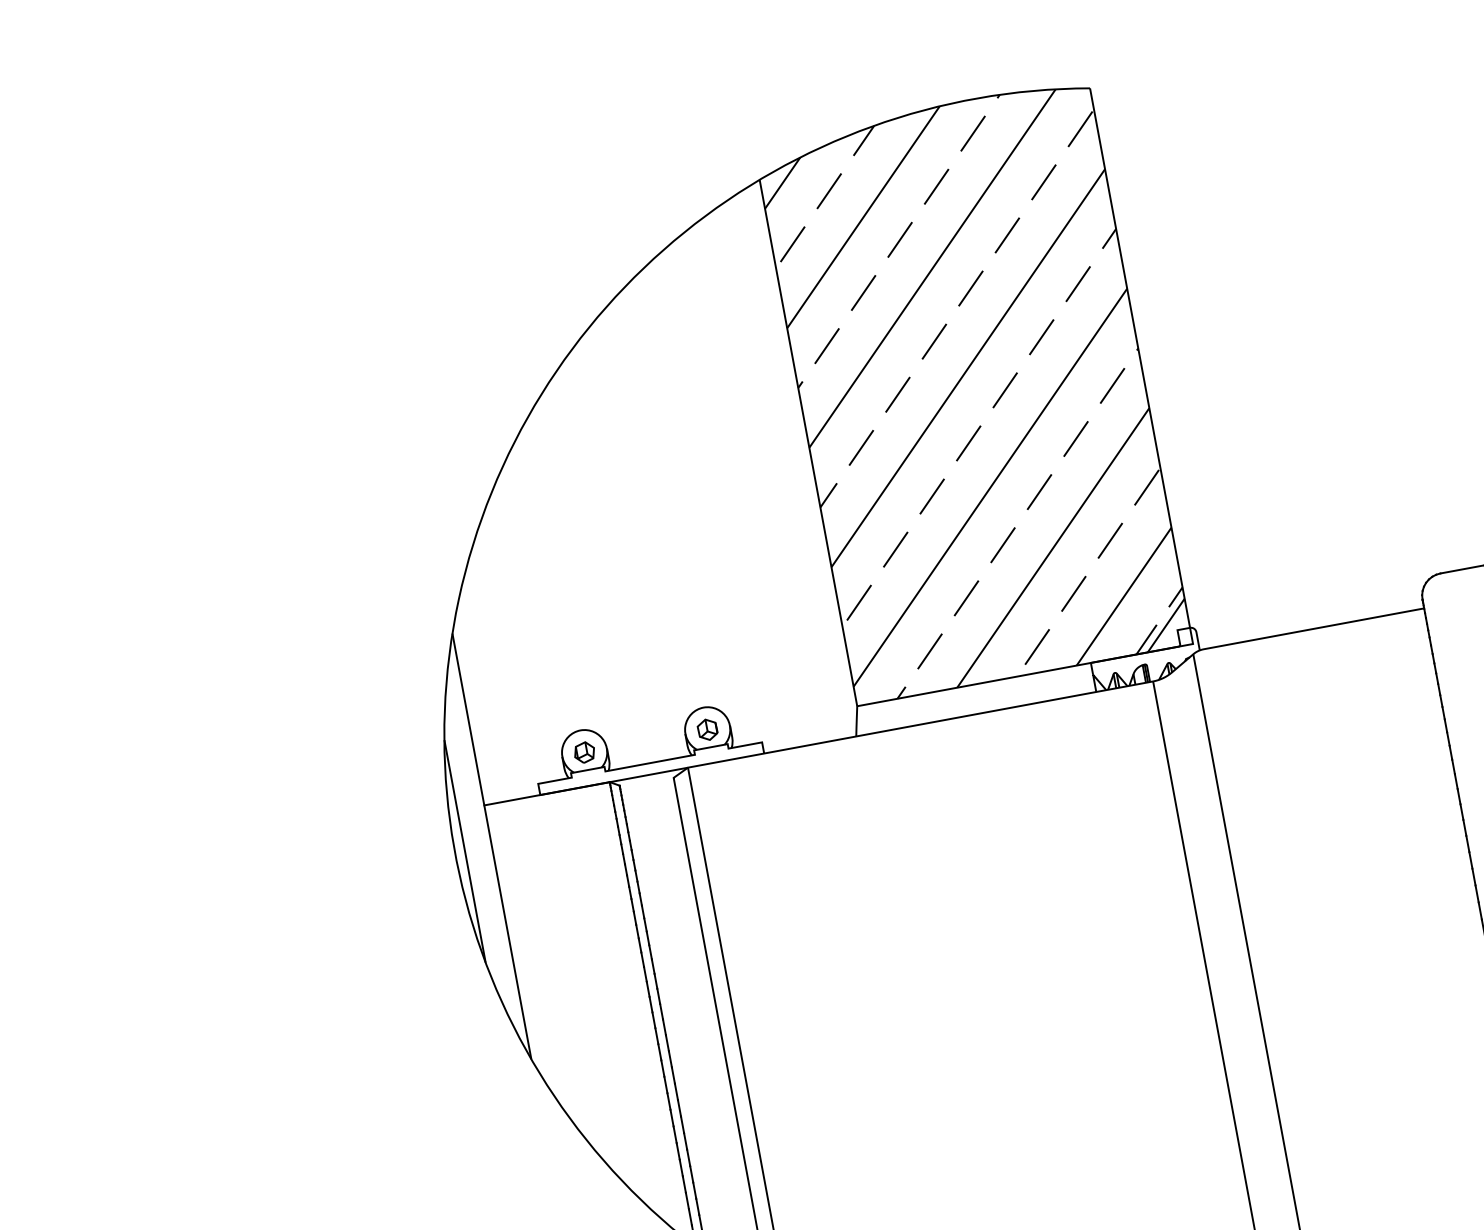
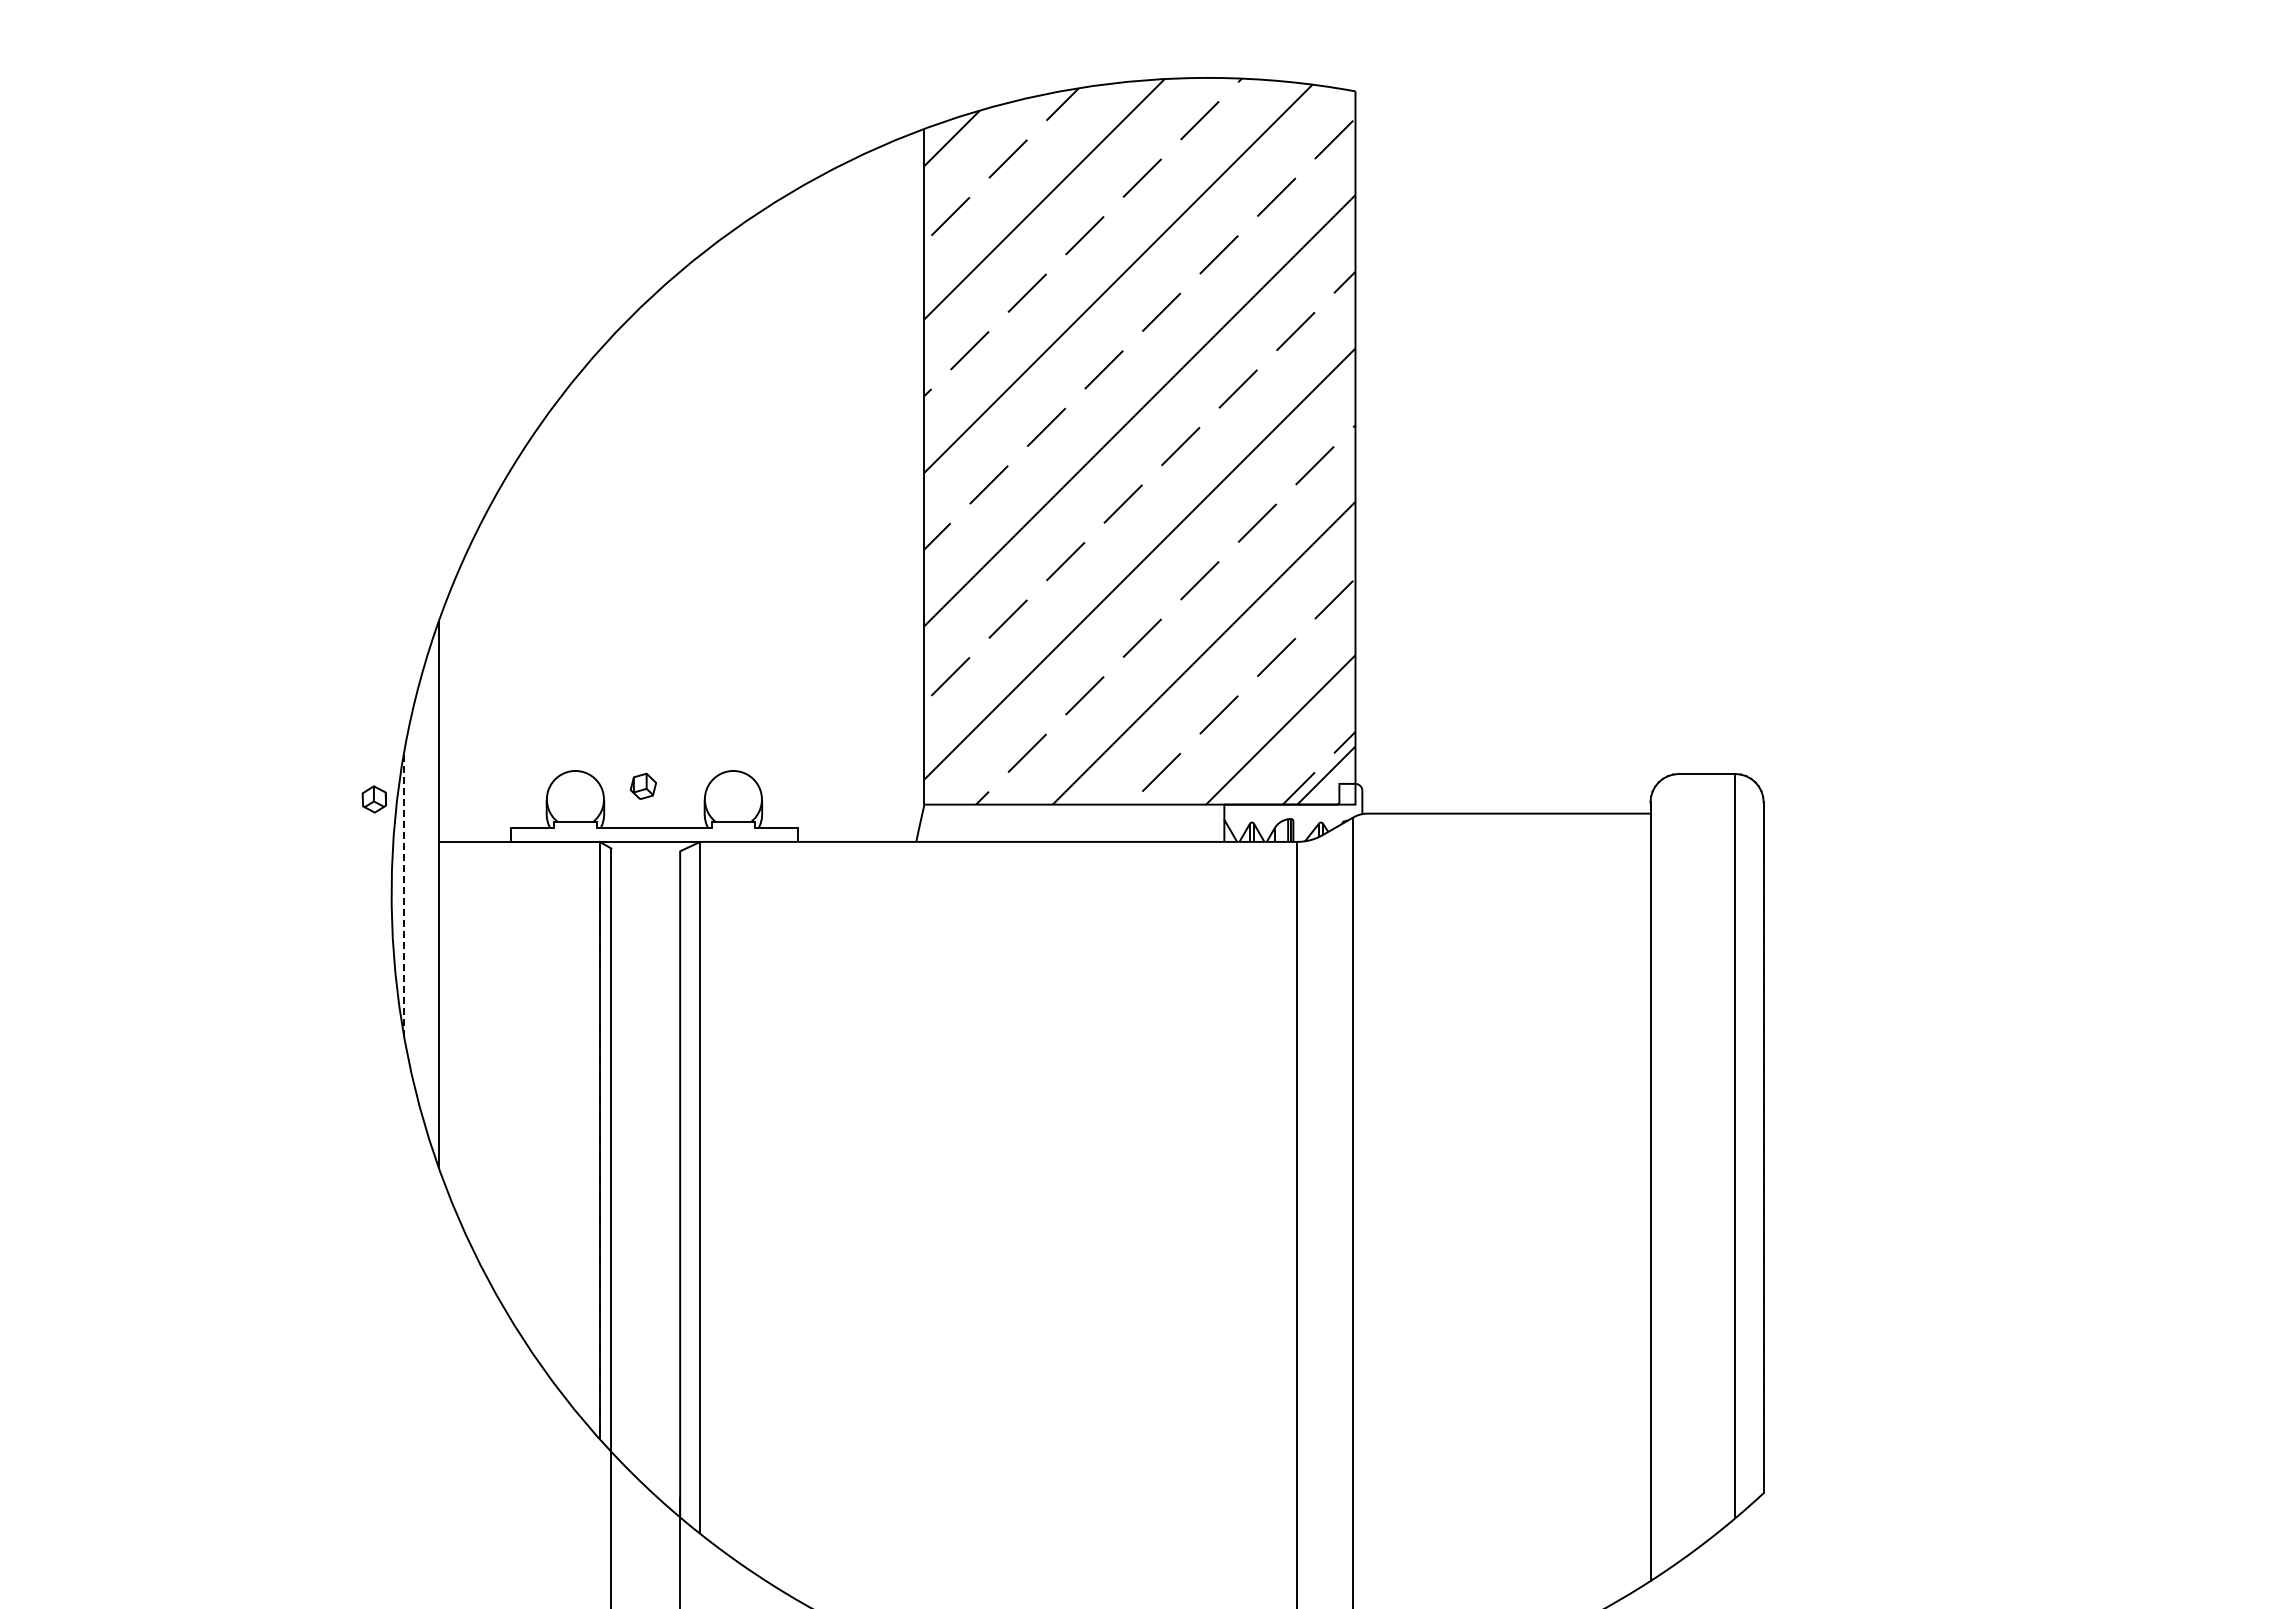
part: (706, 729) -> (373, 799), moved
part: (584, 751) -> (643, 785), moved
line: (465, 851) -> (404, 894), solid -> dashed

